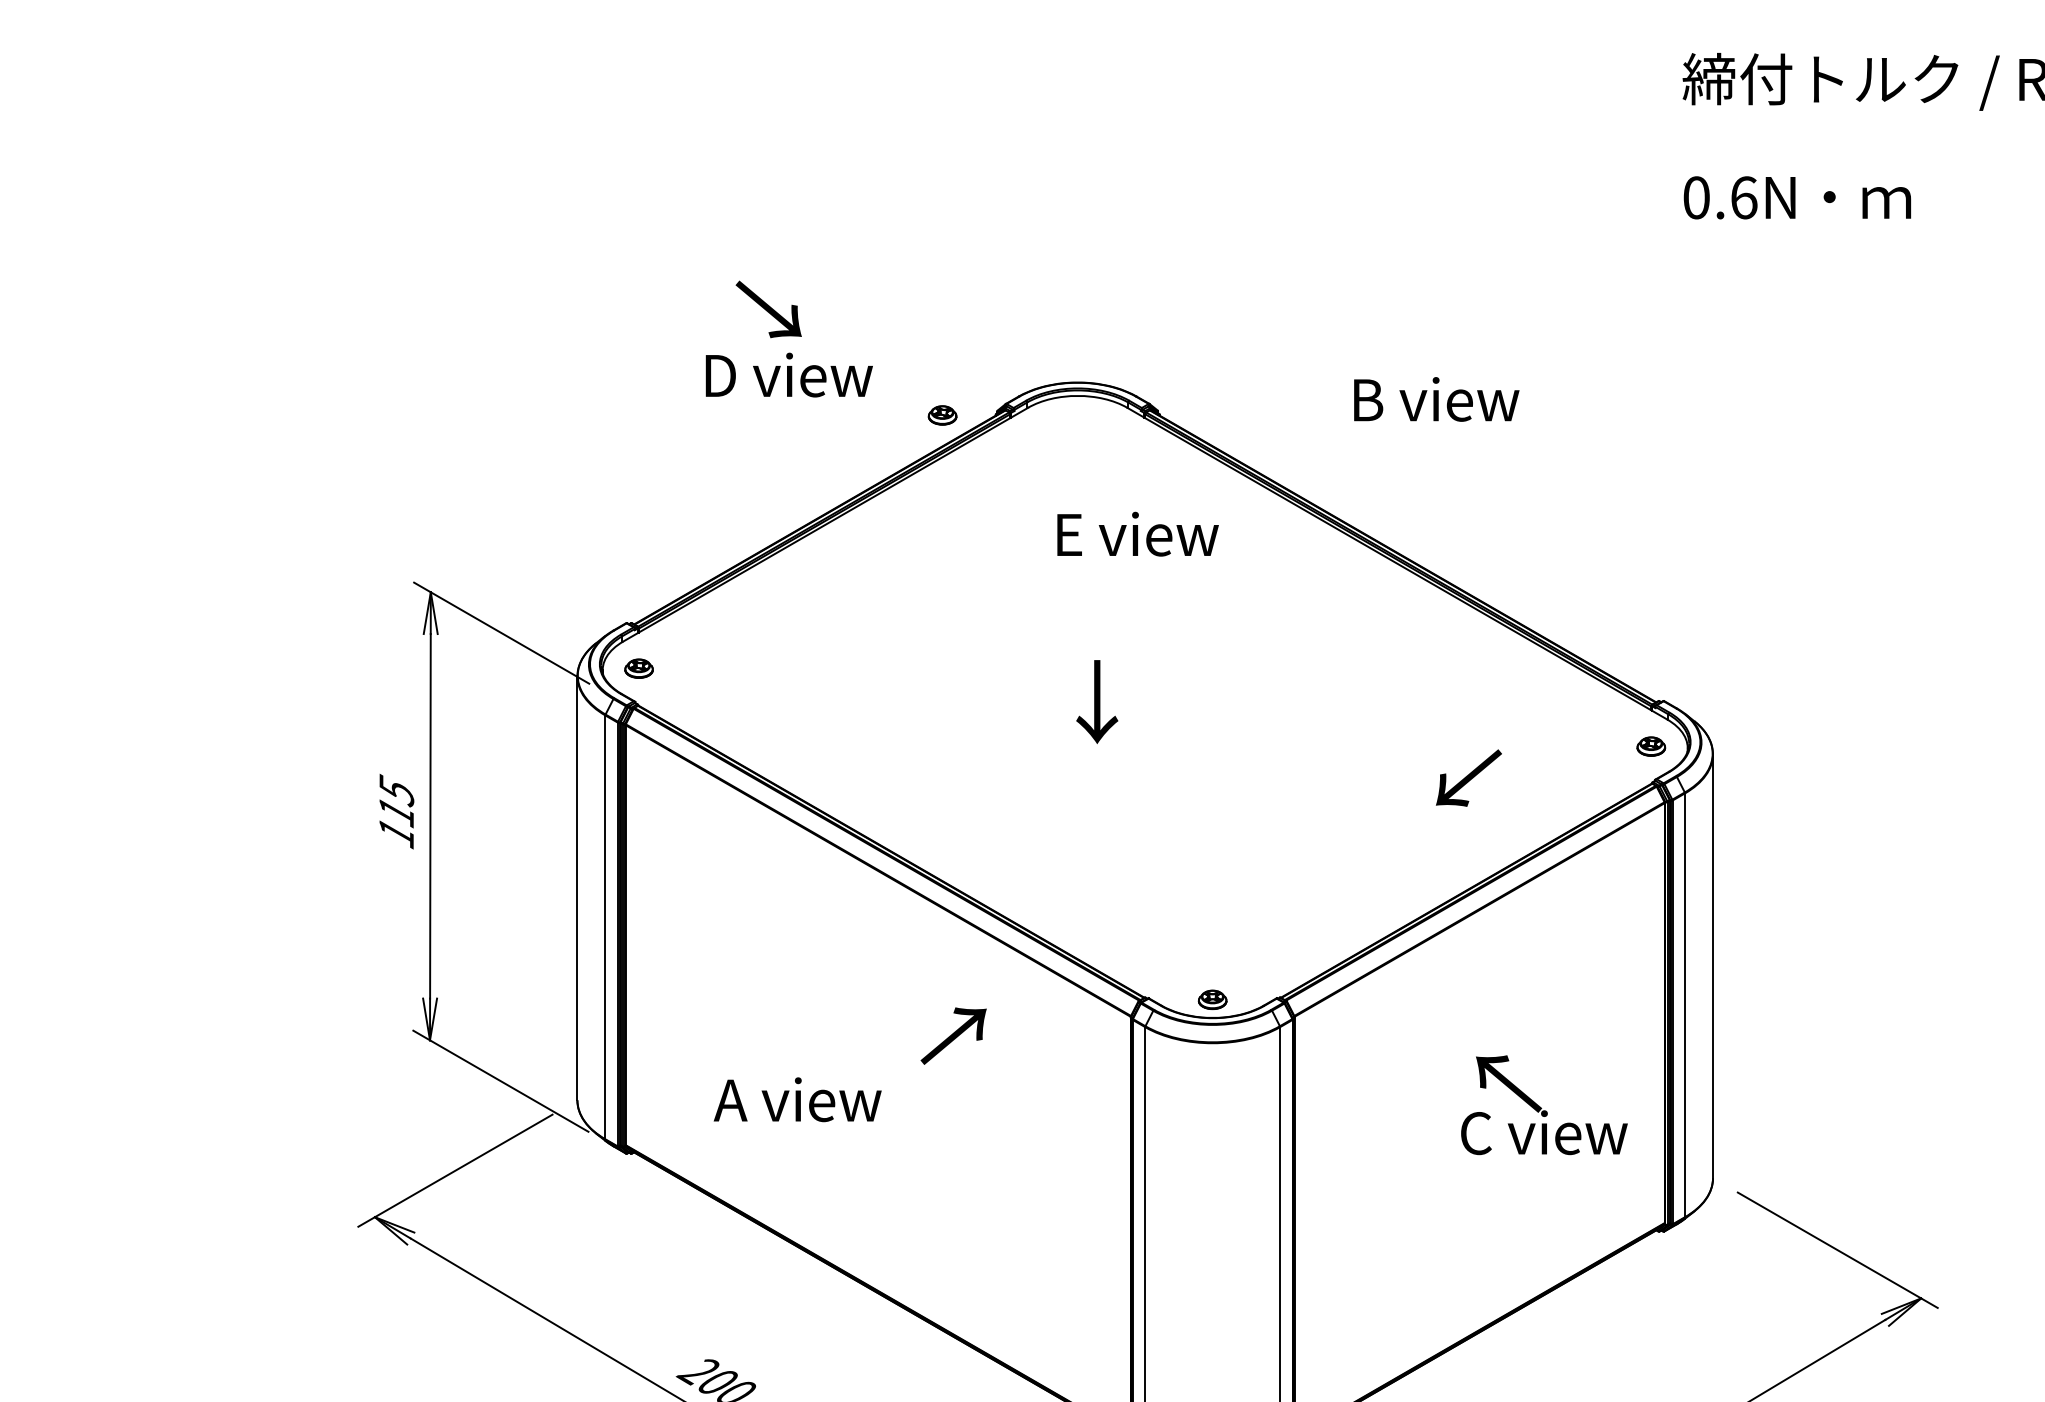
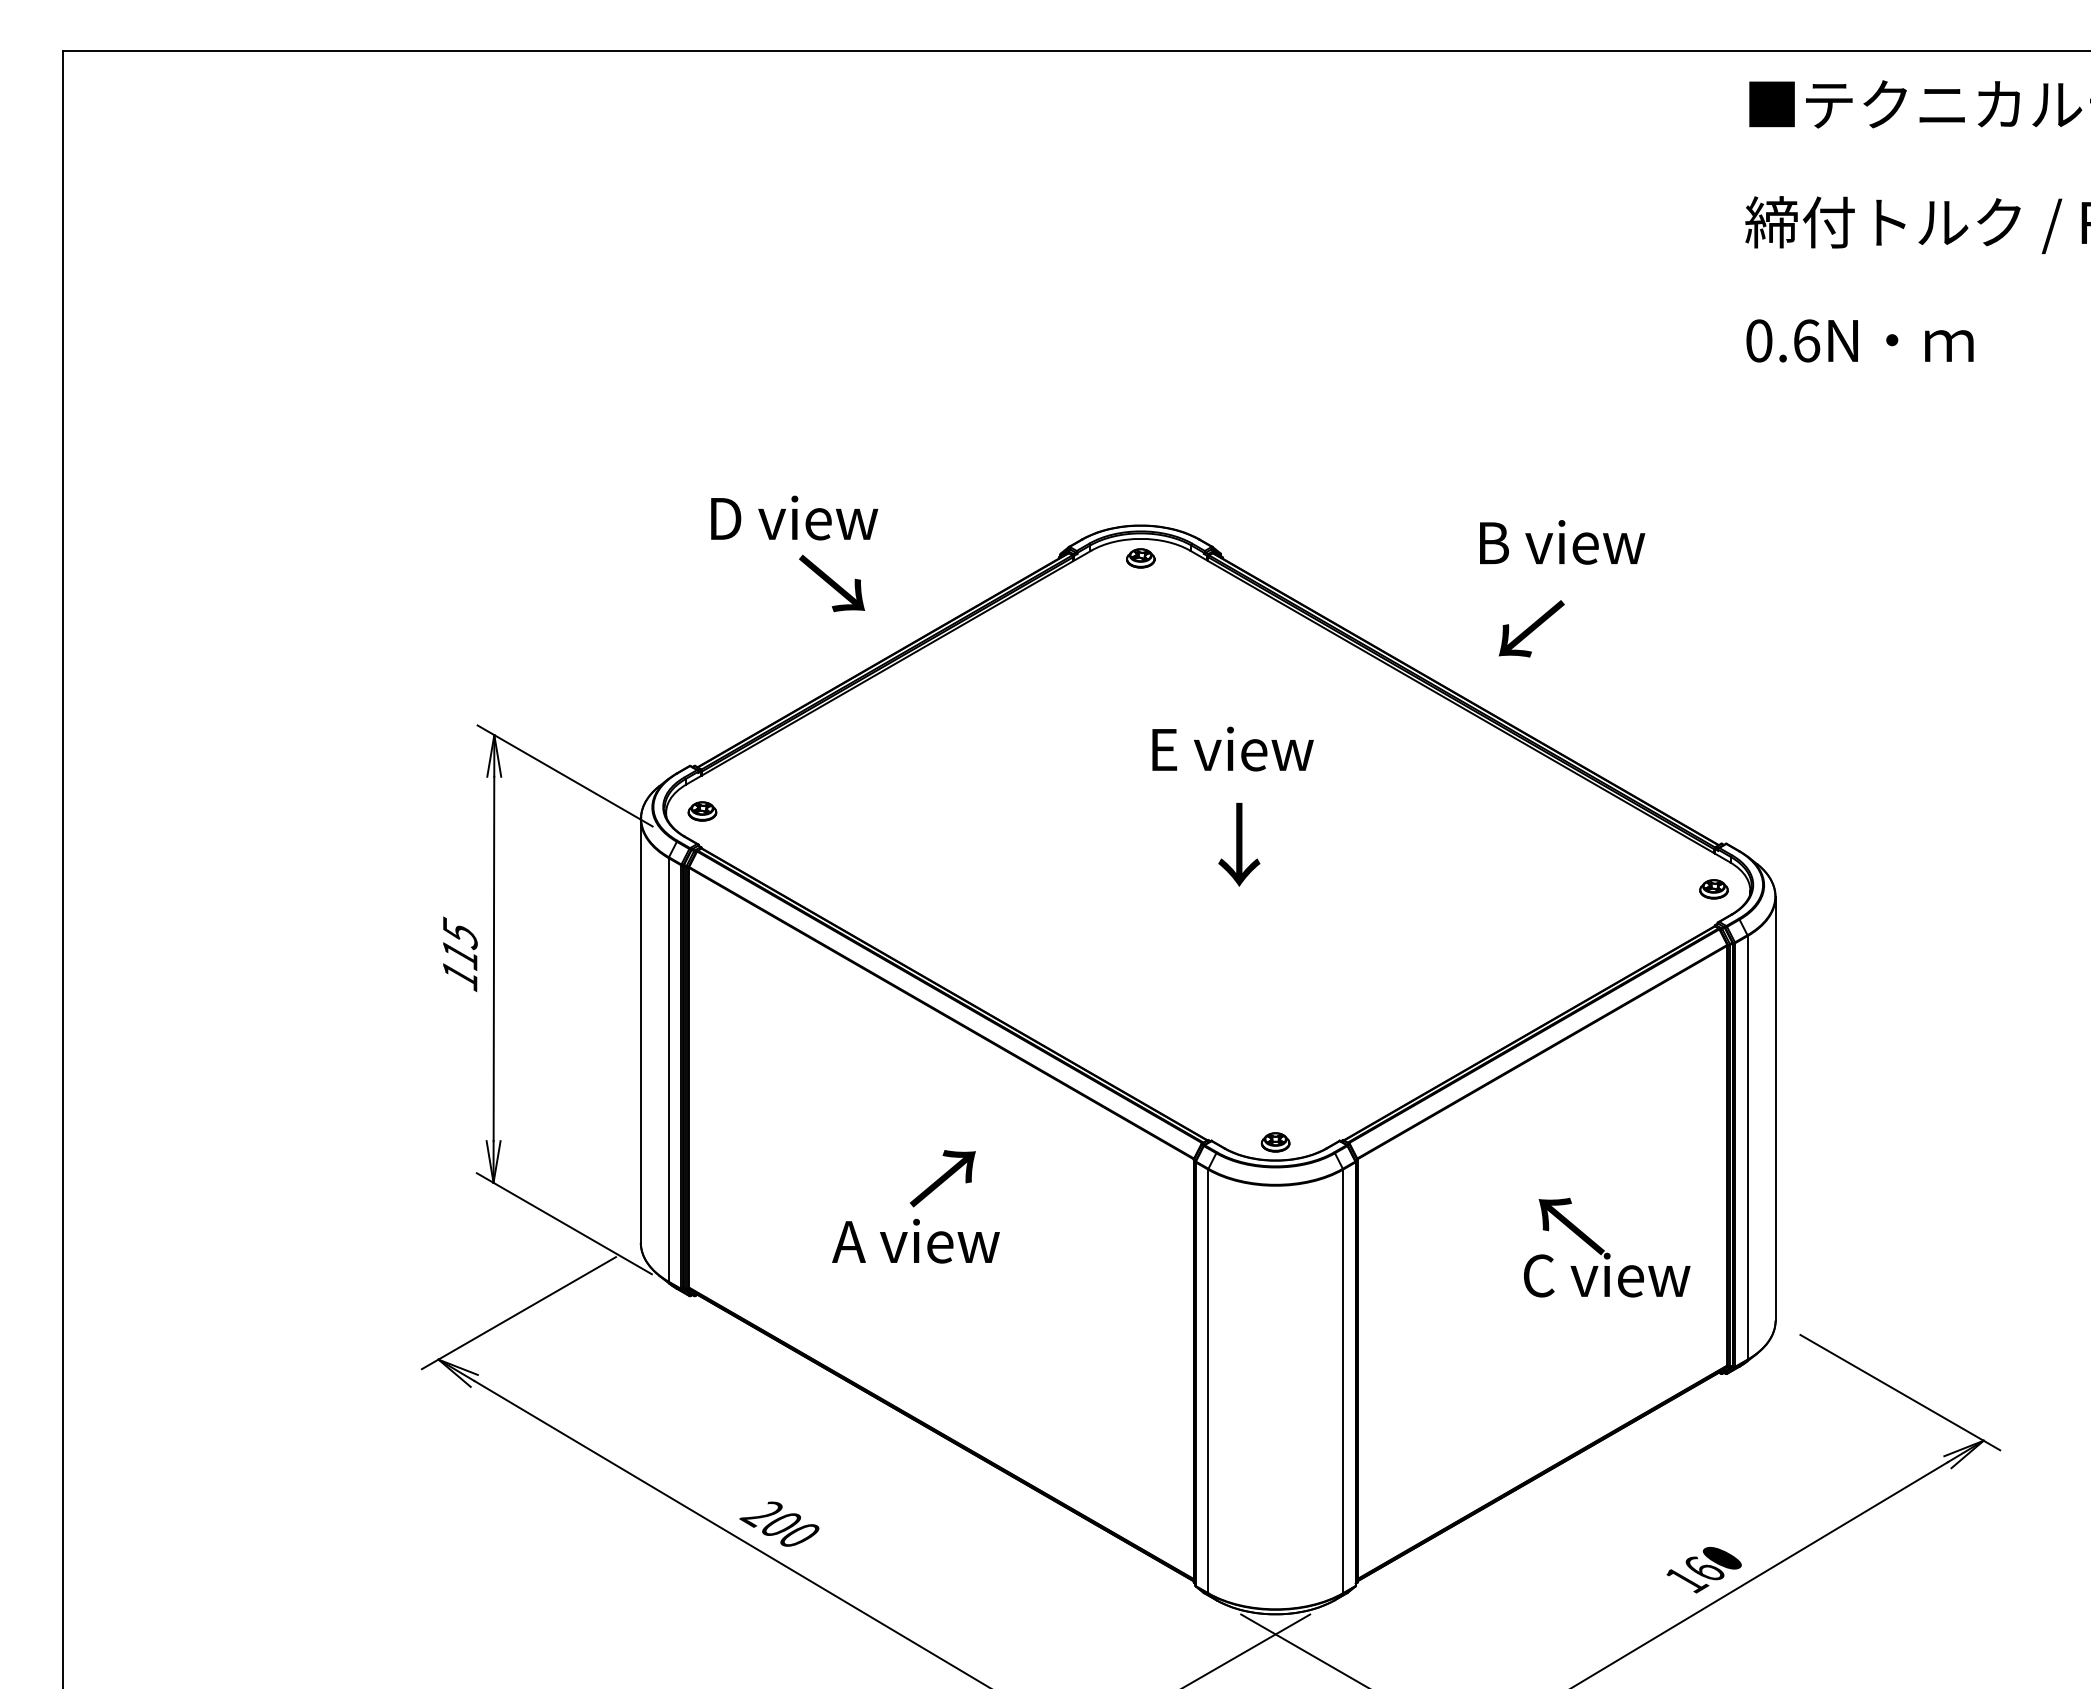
text: (769, 309) -> (832, 583), moved
text: (789, 374) -> (794, 517), moved
text: (1436, 399) -> (1562, 542), moved
part: (942, 415) -> (1140, 558), moved
text: (1137, 533) -> (1232, 748), moved
text: (1097, 701) -> (1239, 844), moved
text: (1468, 777) -> (1531, 628), moved
text: (953, 1035) -> (942, 1178), moved
text: (797, 1099) -> (915, 1240), moved

